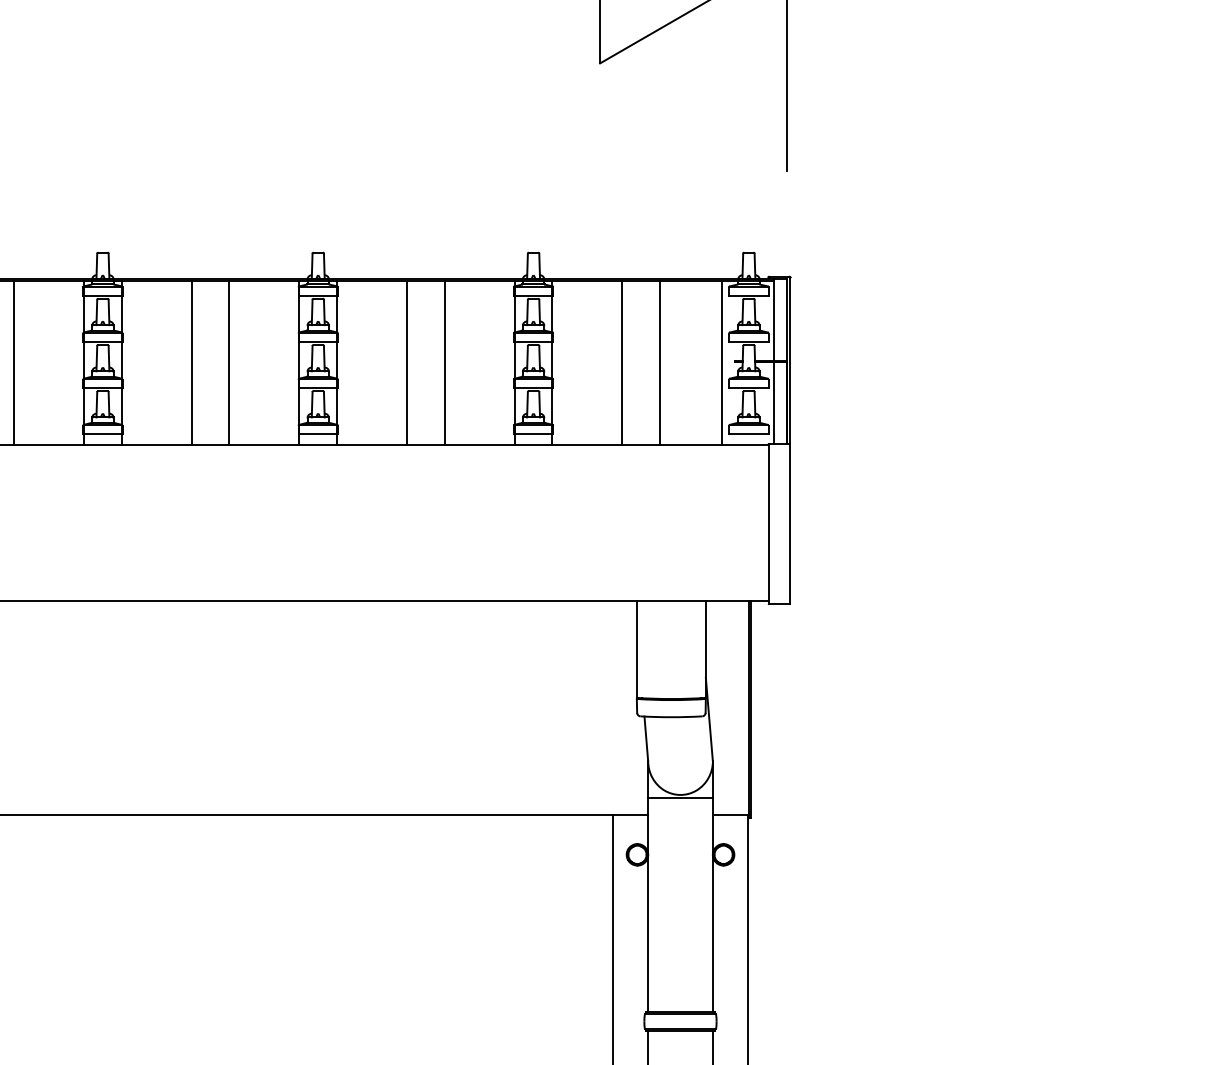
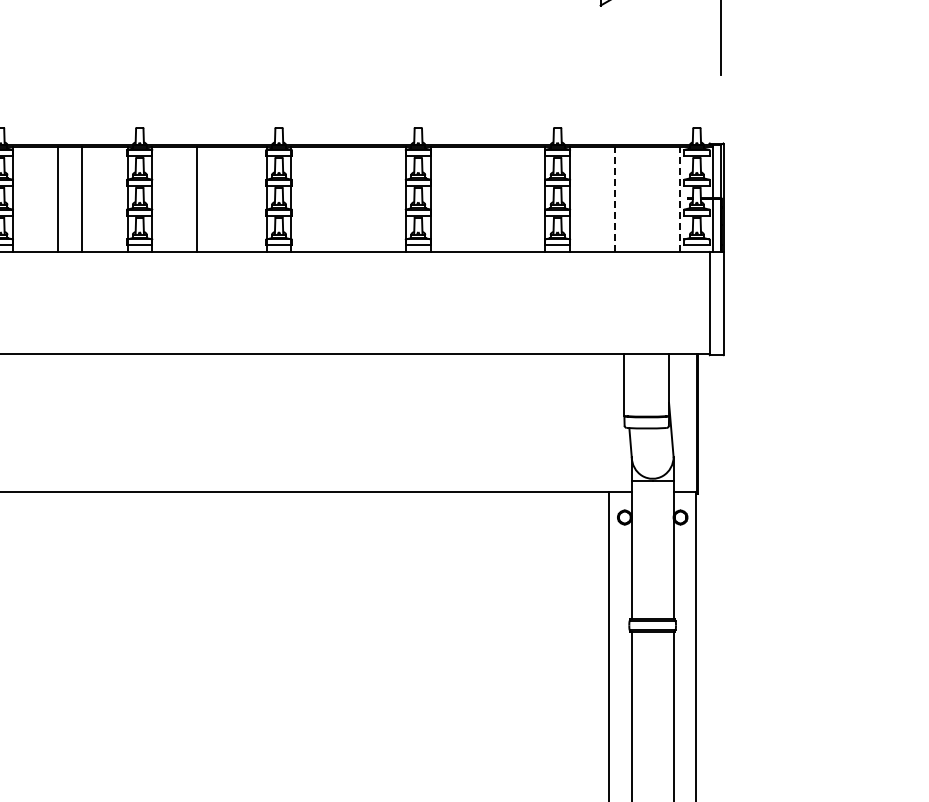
line: (13, 363) -> (221, 199), removed
line: (191, 363) -> (336, 199), removed
line: (228, 363) -> (360, 199), removed
line: (406, 363) -> (475, 199), removed
line: (445, 363) -> (500, 199), removed
line: (623, 363) -> (615, 199), solid -> dashed
line: (660, 363) -> (639, 199), removed
line: (721, 363) -> (679, 199), solid -> dashed

